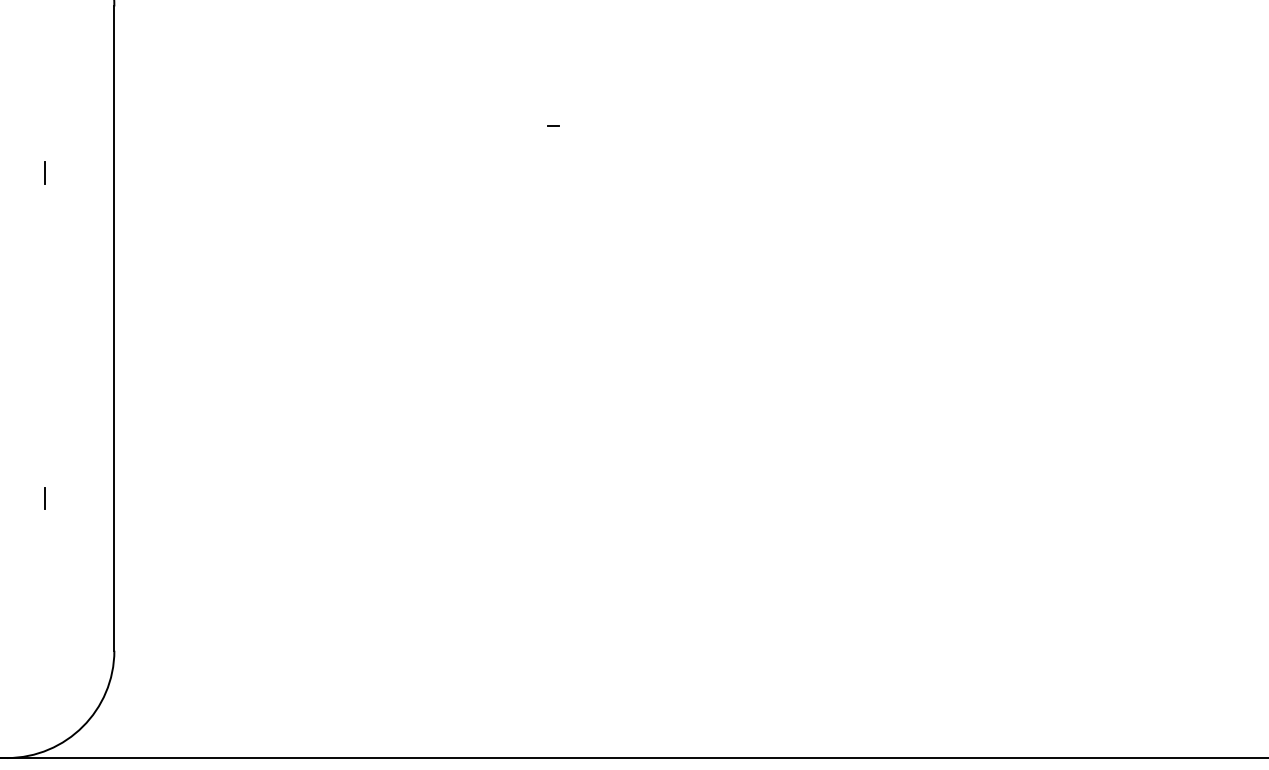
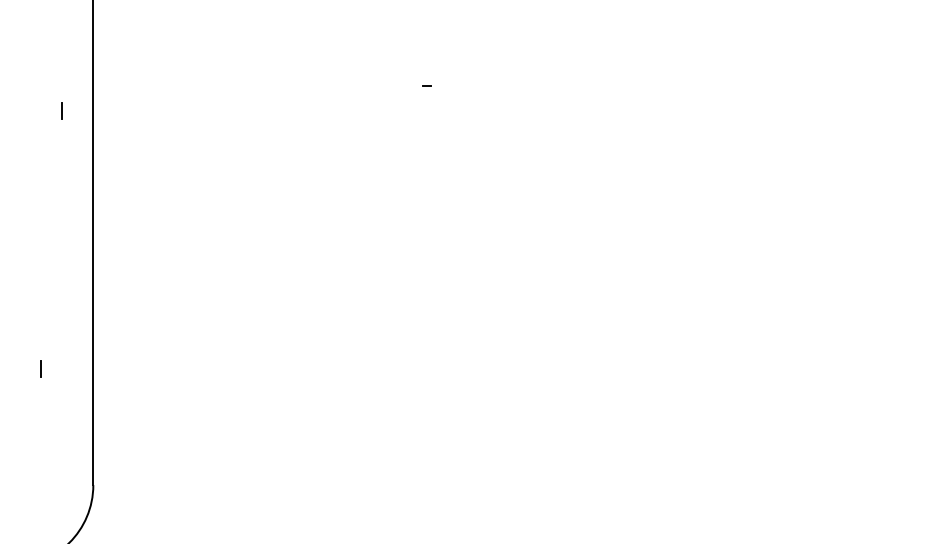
line: (44, 172) -> (61, 110), moved

